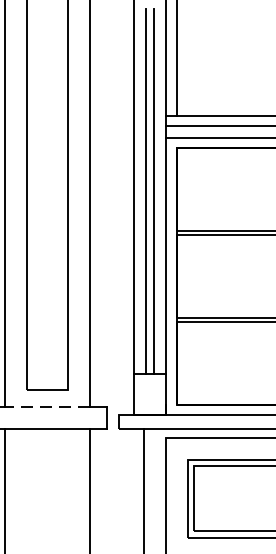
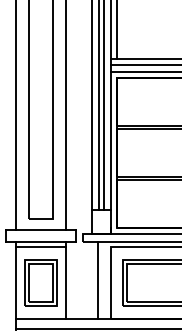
line: (47, 407) -> (41, 229), dashed -> solid
line: (46, 437) -> (40, 247), added
part: (46, 497) -> (40, 282), added

